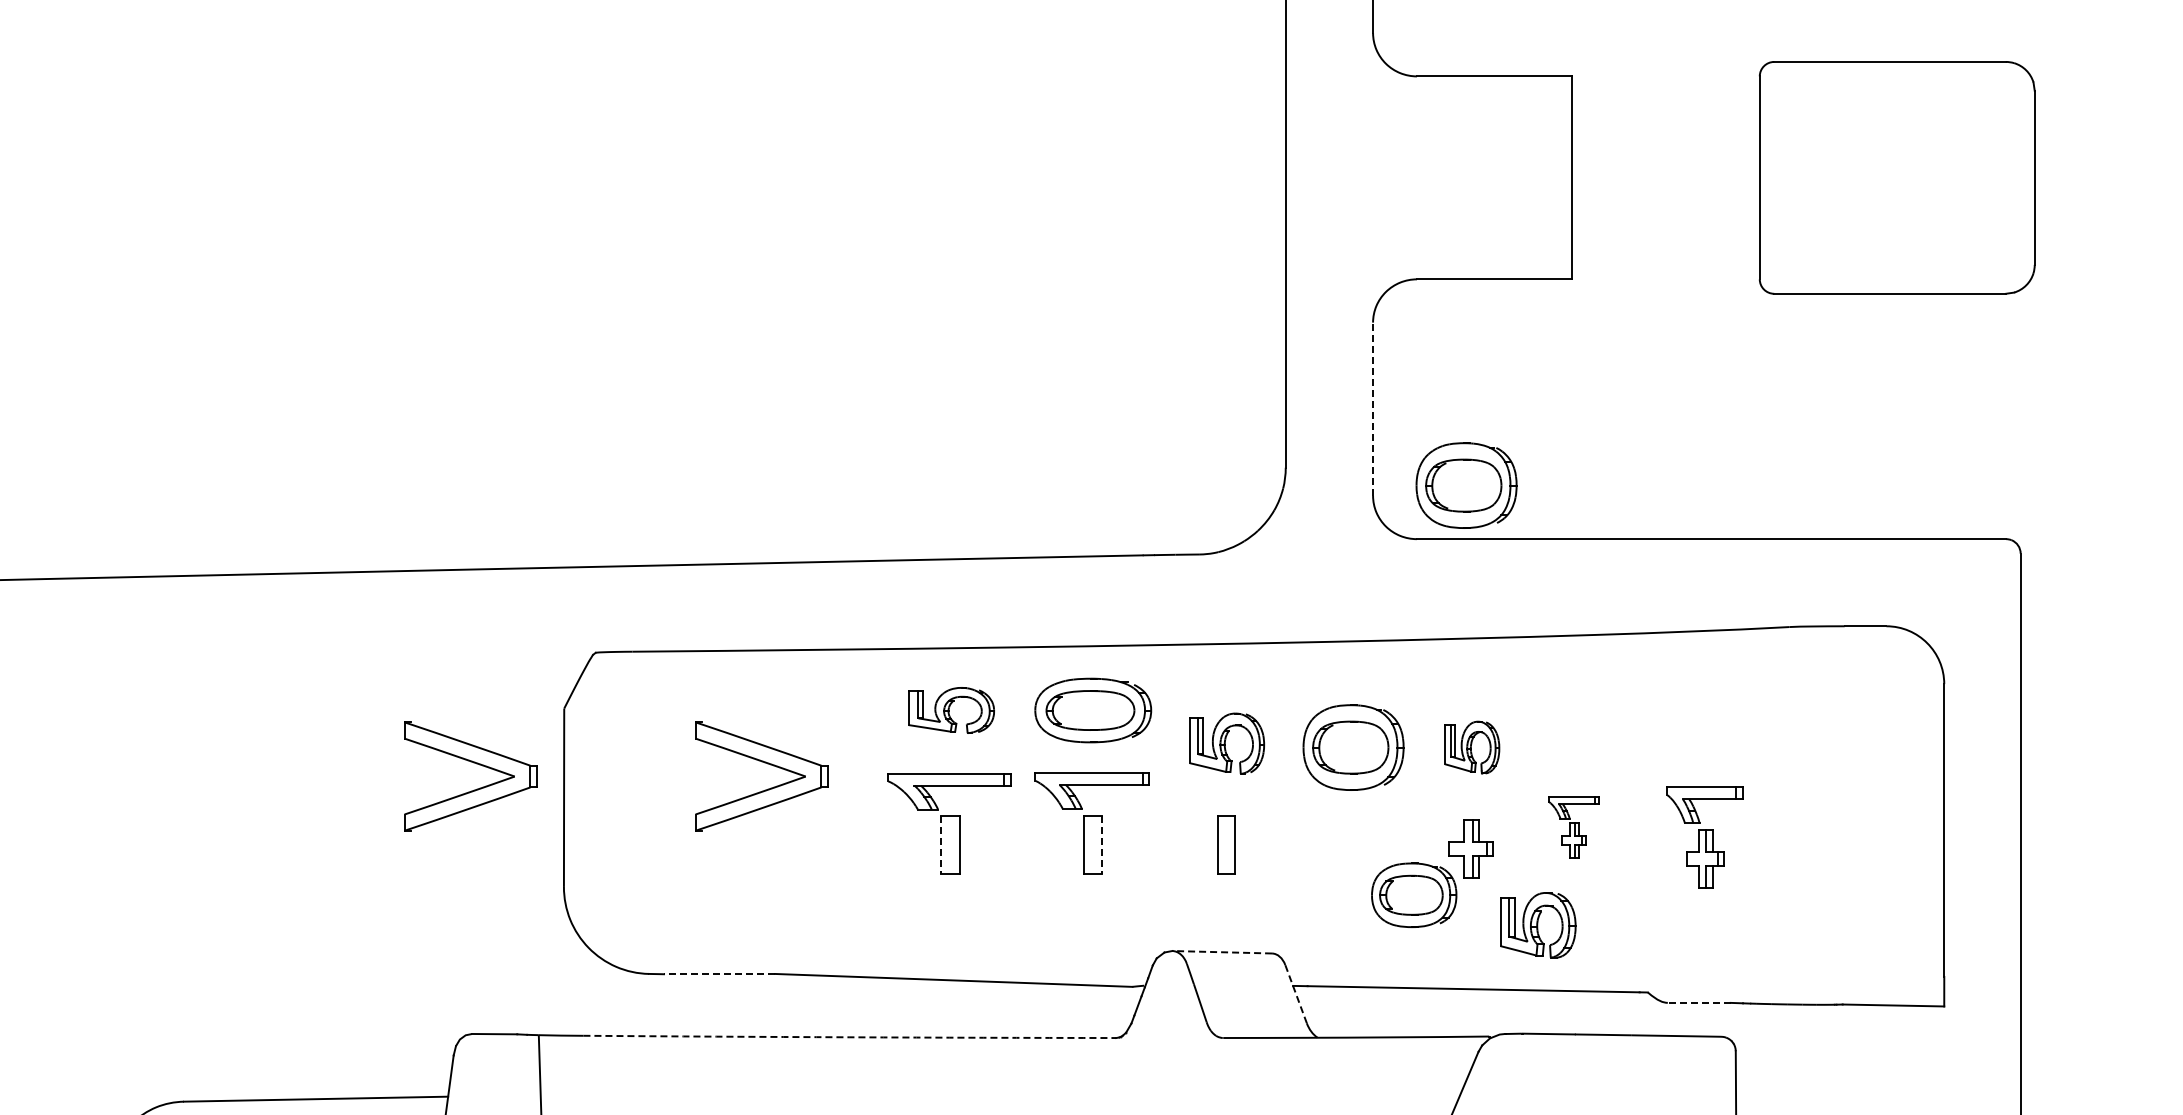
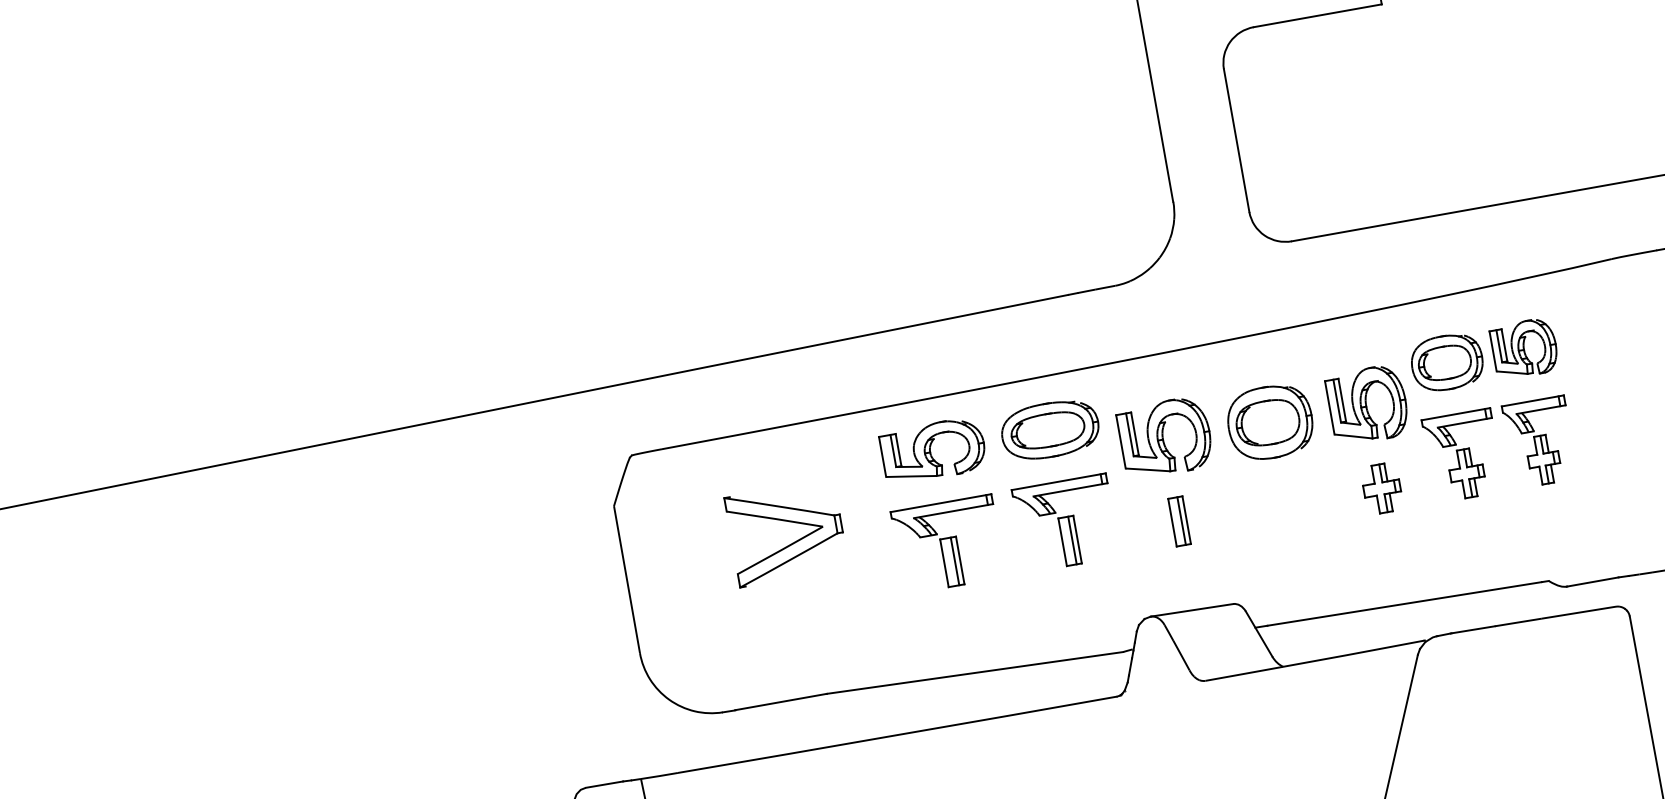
line: (1373, 409) -> (1237, 140), dashed -> solid
part: (1466, 485) -> (1324, 189), removed
part: (951, 710) -> (933, 450), size x1.43
part: (1226, 743) -> (1164, 437), size x1.43
part: (1472, 747) -> (1368, 404), size x1.67
part: (473, 763) -> (547, 564), removed
part: (1573, 827) -> (1463, 455), size x1.67
part: (1704, 837) -> (1539, 442), moved
line: (940, 845) -> (944, 563), dashed -> solid
line: (953, 845) -> (954, 561), added
line: (1096, 845) -> (1072, 540), added
line: (1102, 845) -> (1077, 539), dashed -> solid
line: (1228, 845) -> (1181, 521), added
part: (1414, 894) -> (1447, 361), moved
part: (1538, 925) -> (1524, 348), moved
line: (1222, 952) -> (1192, 610), dashed -> solid
line: (719, 973) -> (780, 701), dashed -> solid
line: (1295, 993) -> (1258, 633), dashed -> solid
line: (1699, 1002) -> (1592, 581), dashed -> solid
arc: (849, 1037) -> (897, 735), dashed -> solid

